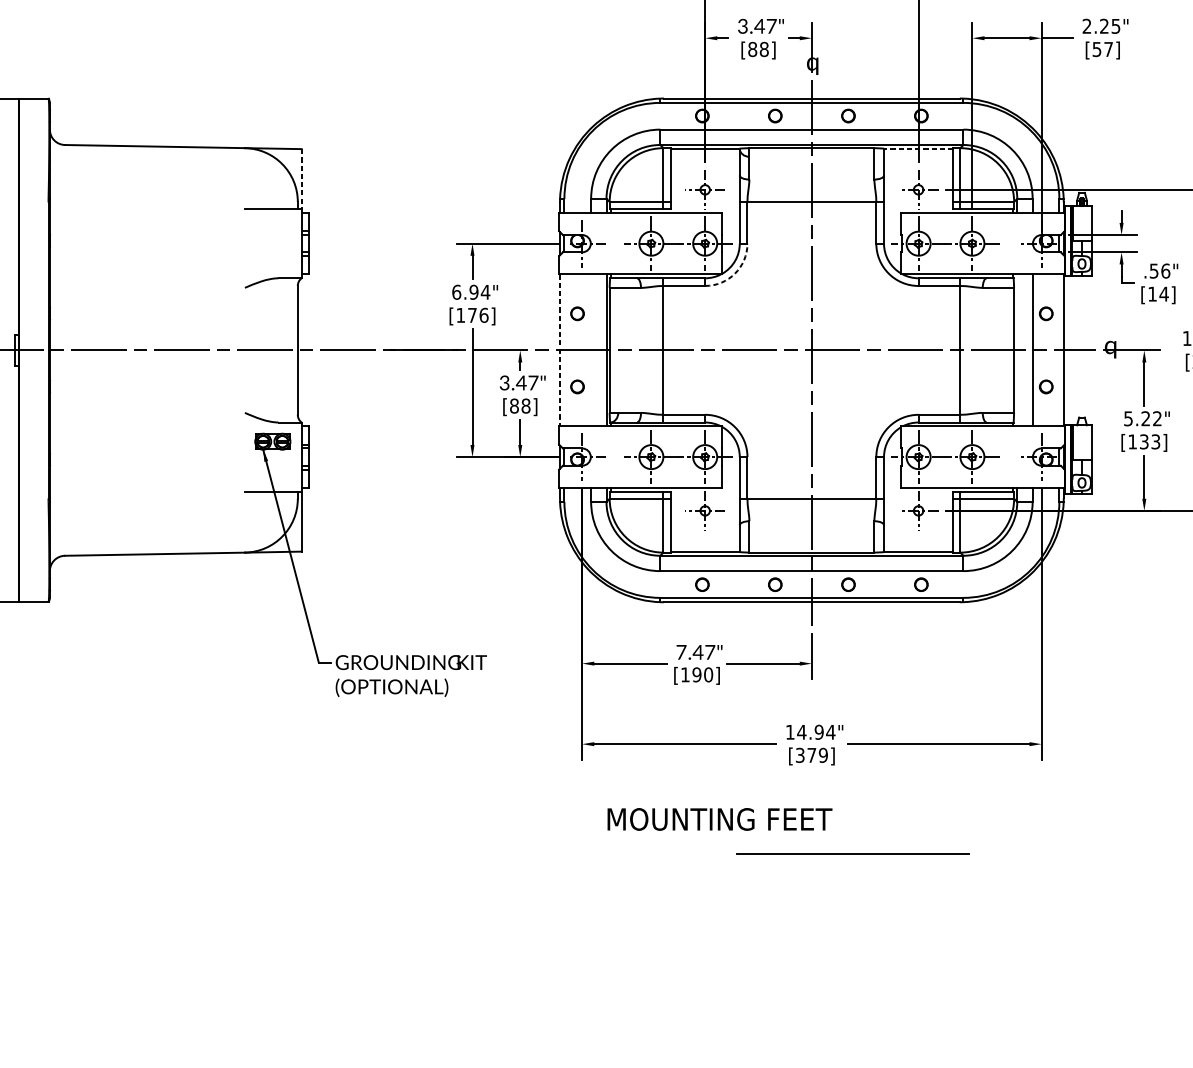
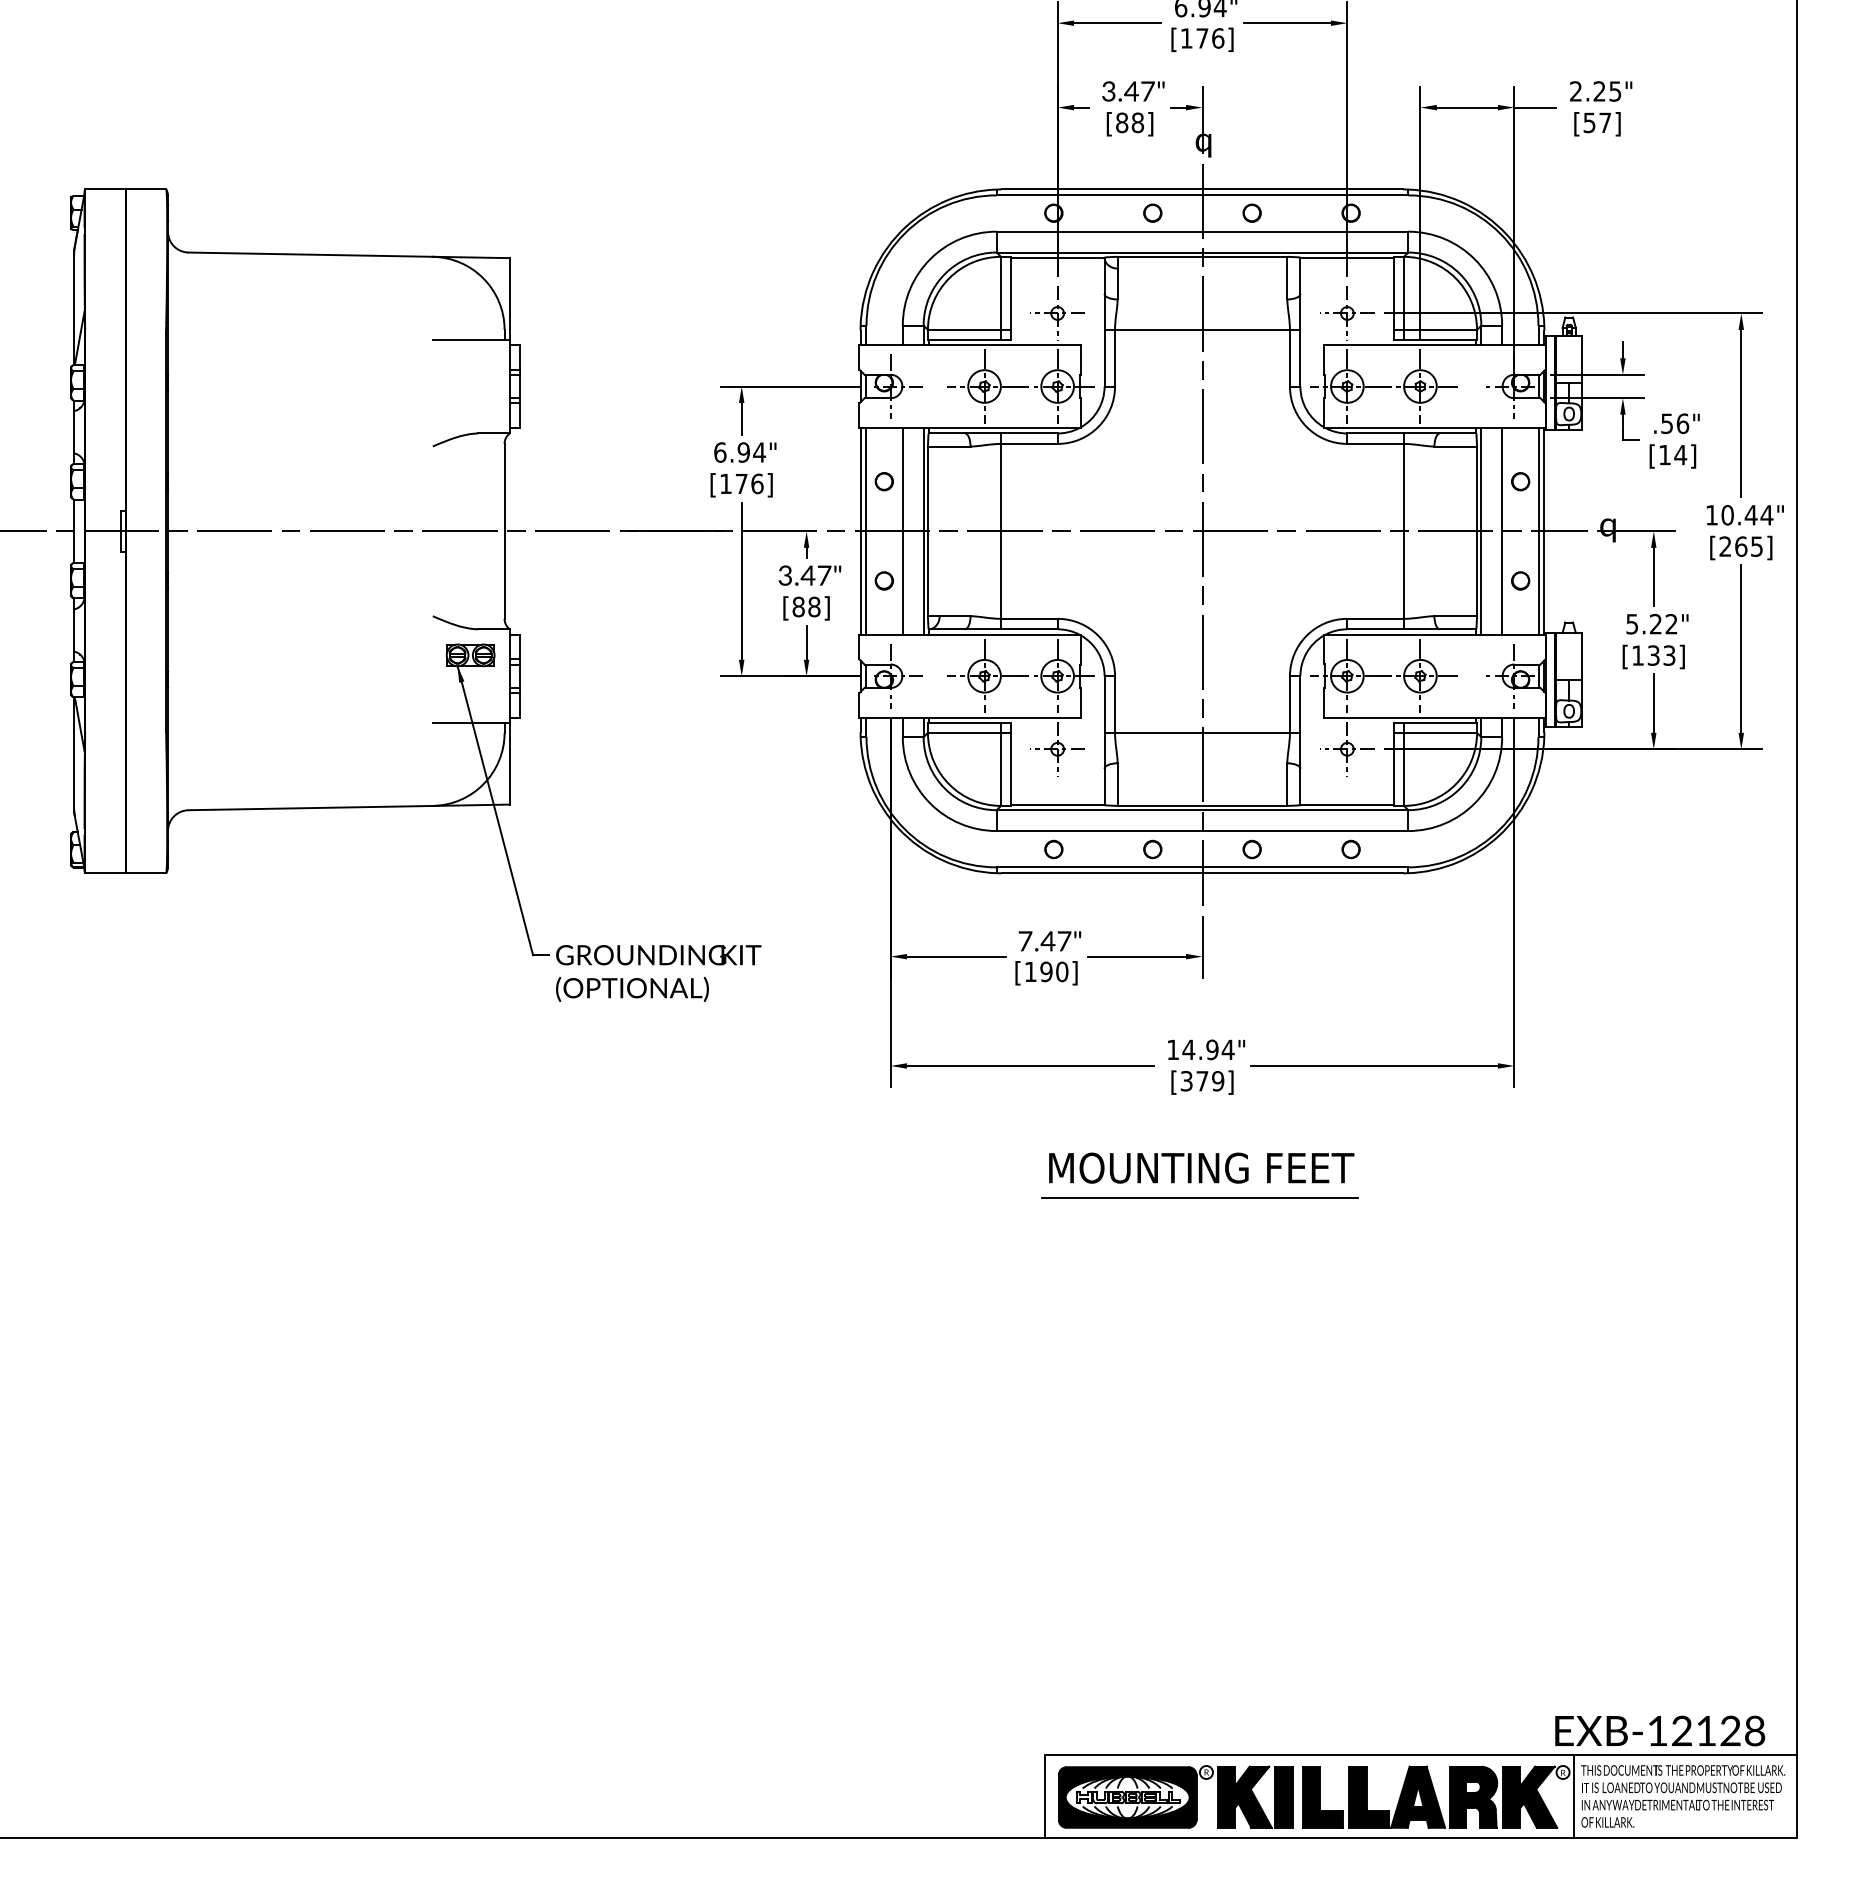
line: (918, 149) -> (1347, 258), dashed -> solid
line: (301, 178) -> (509, 298), dashed -> solid
arc: (735, 273) -> (1098, 427), dashed -> solid
line: (559, 350) -> (860, 531), dashed -> solid
line: (564, 350) -> (866, 531), added
line: (590, 350) -> (902, 531), added
line: (1017, 350) -> (1481, 531), added
line: (1059, 350) -> (1538, 531), added
text: (719, 818) -> (1201, 1167), moved
line: (852, 853) -> (1199, 1197), moved

